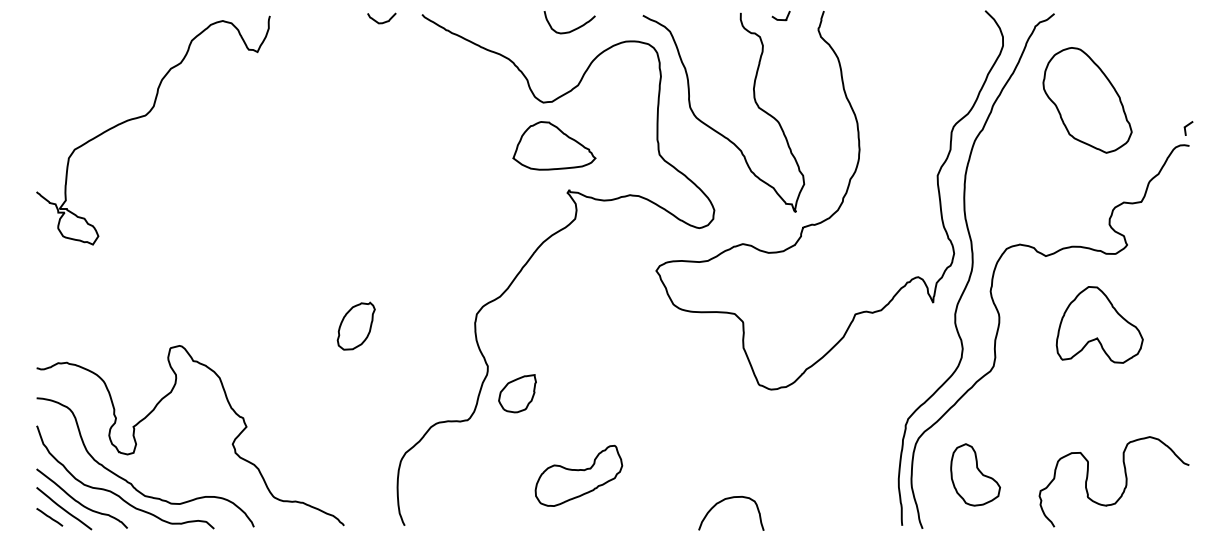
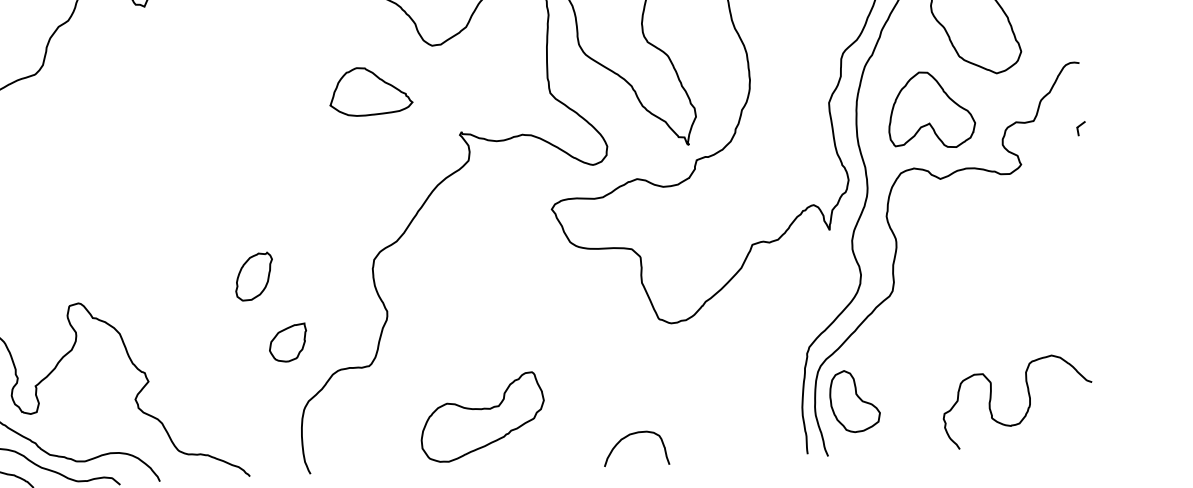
line: (1187, 126) -> (1080, 126), moved
part: (554, 145) -> (371, 91), moved
part: (1099, 324) -> (931, 109), moved
part: (517, 393) -> (288, 342), moved
part: (975, 474) -> (854, 400), moved
part: (578, 475) -> (482, 416), size x1.43

